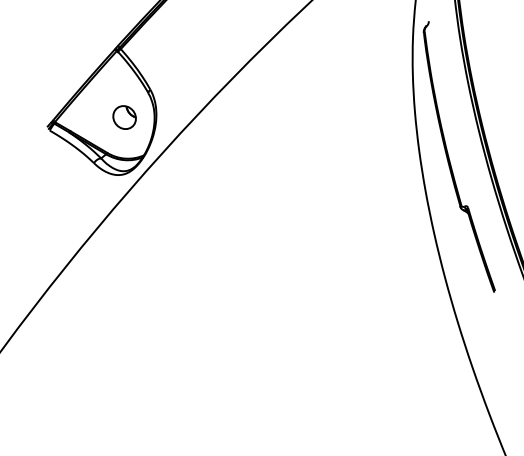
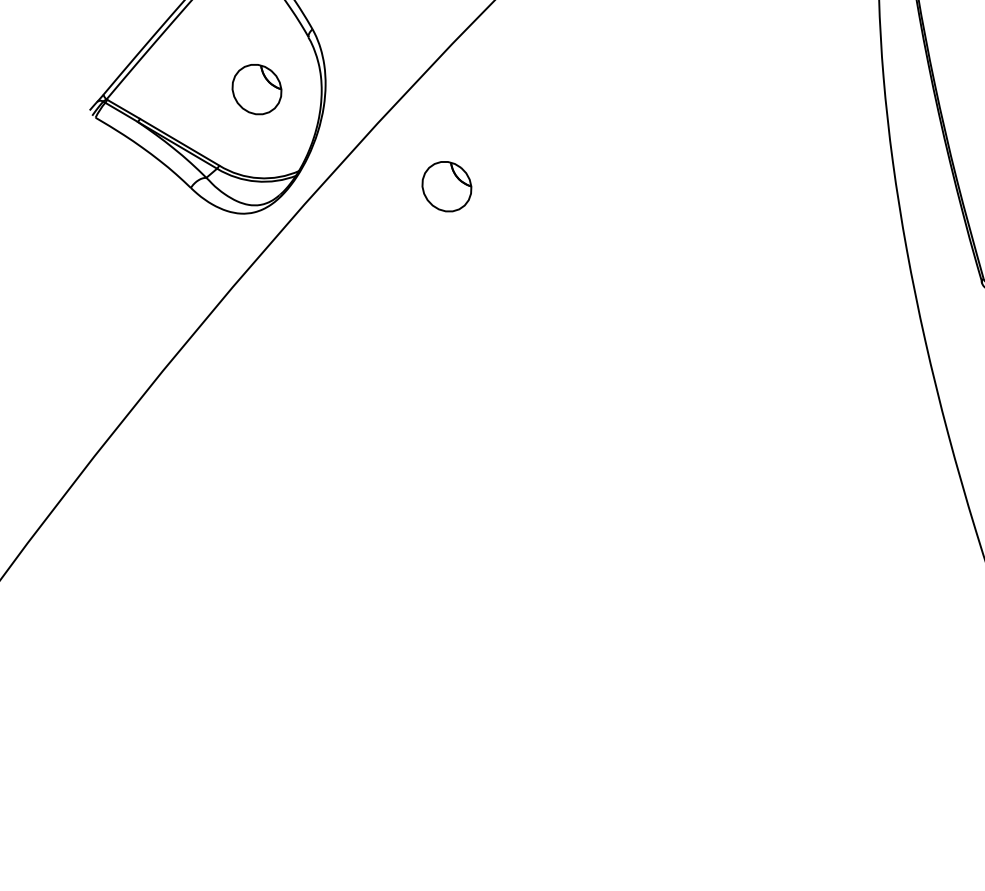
part: (212, 162) -> (446, 186), added

